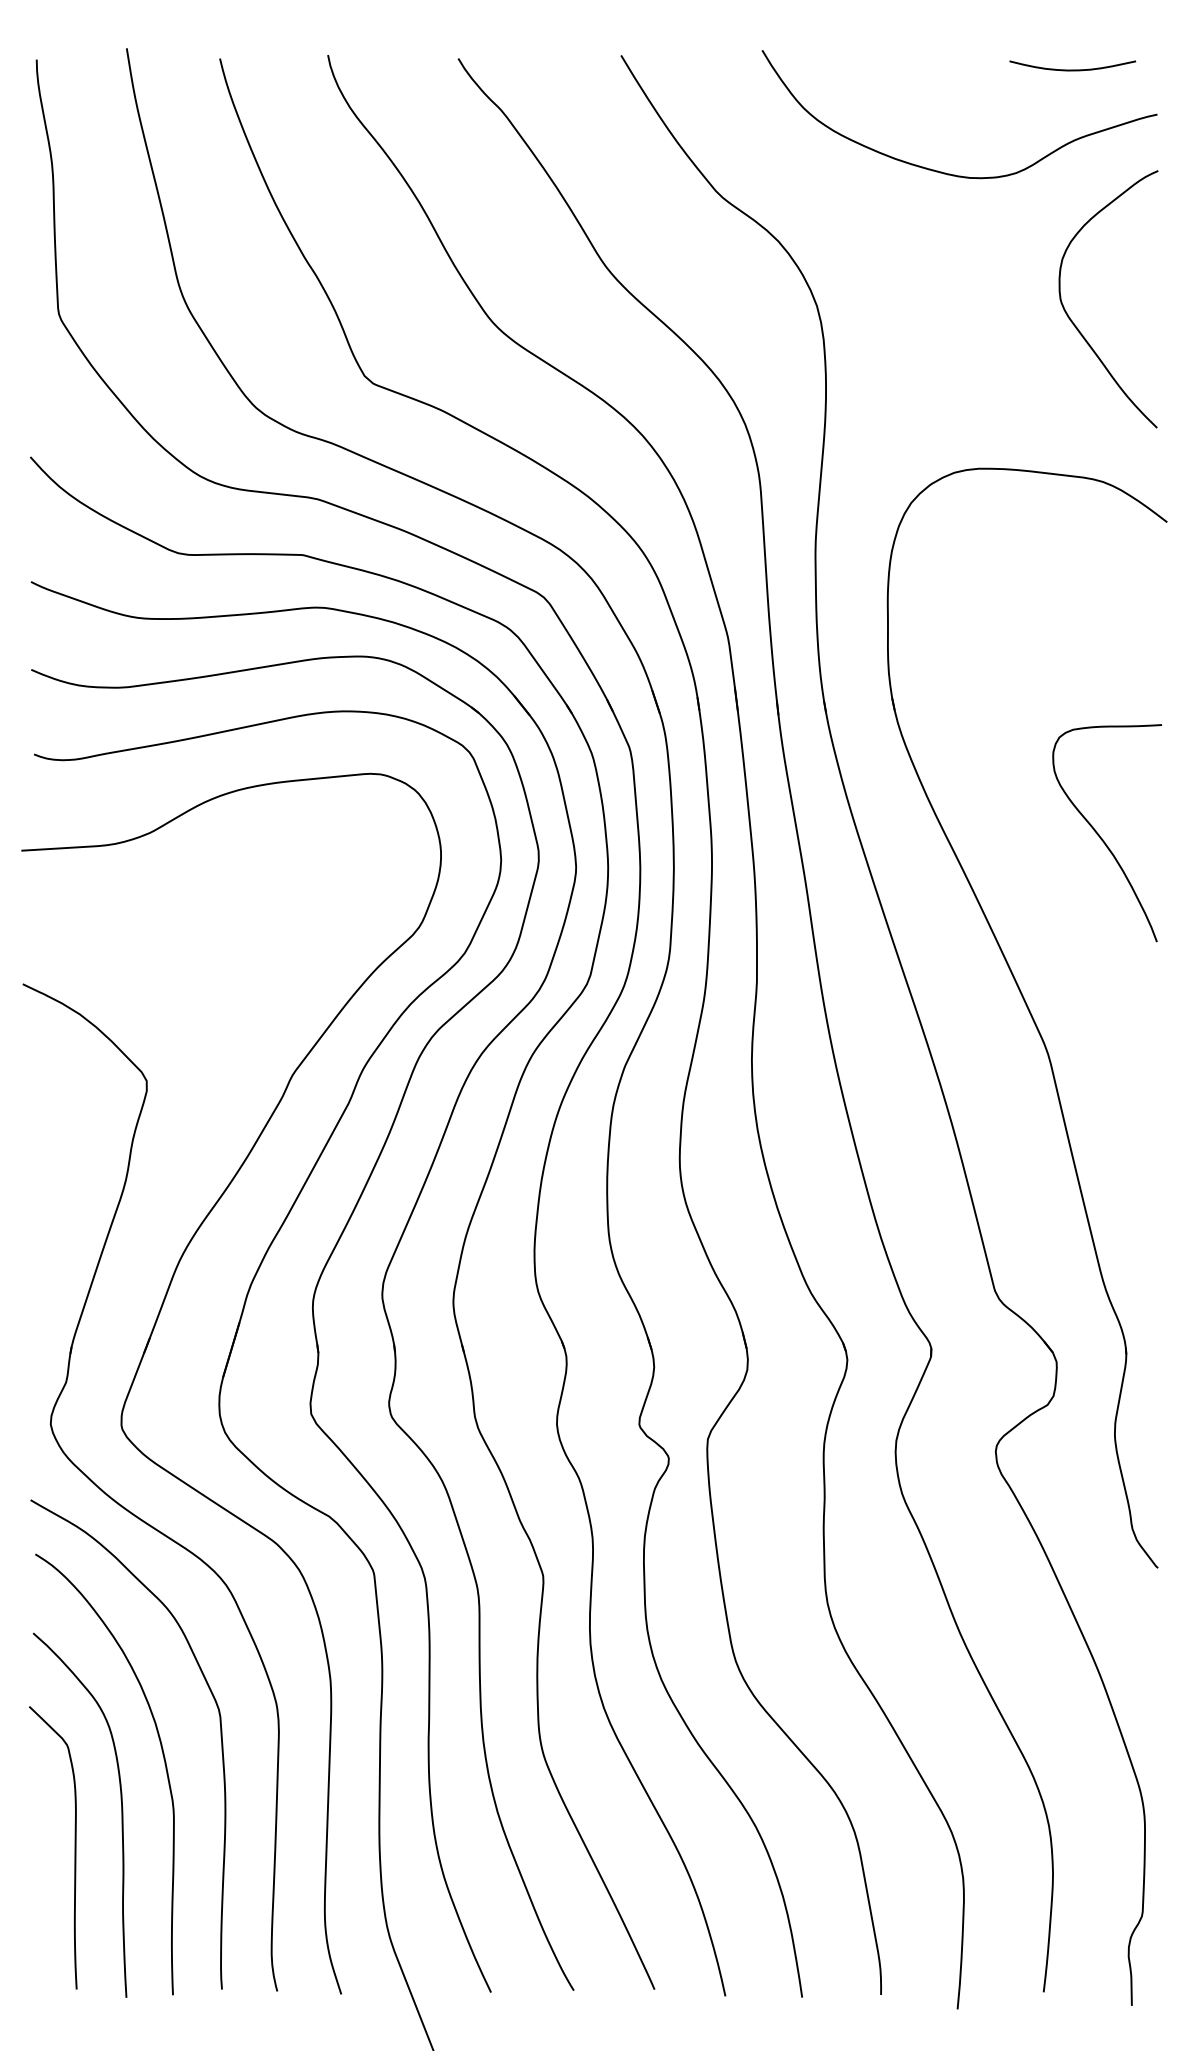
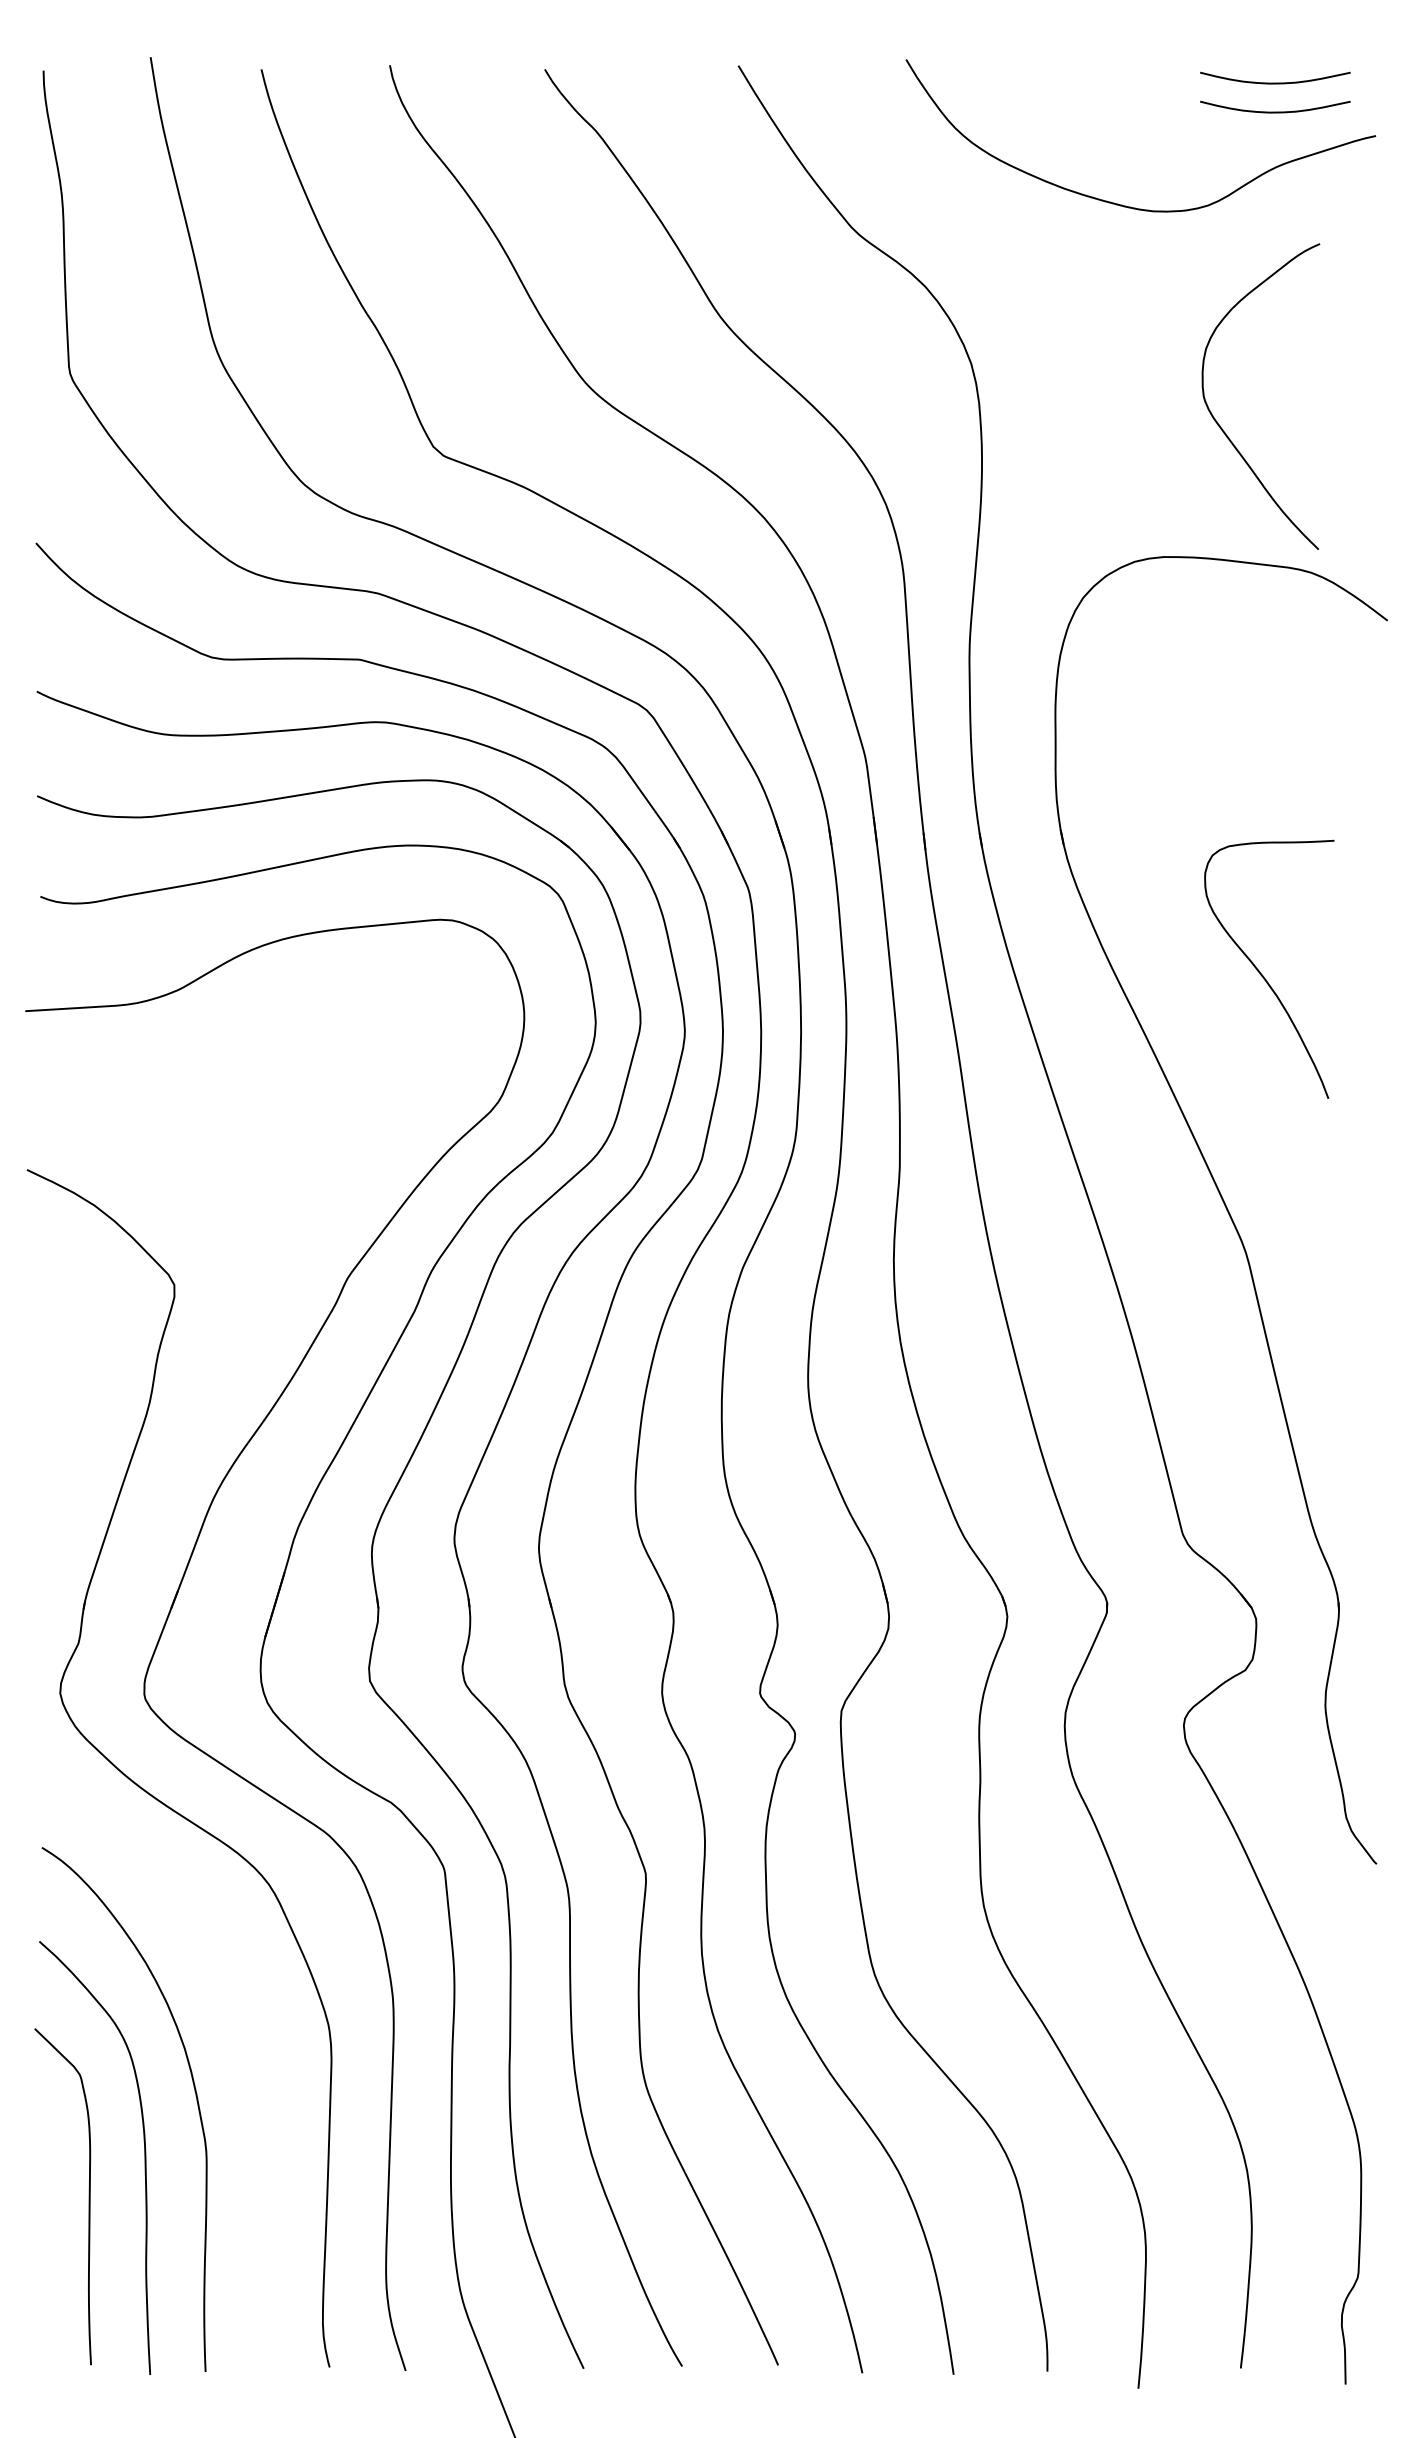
curve: (1072, 93) -> (1275, 111), added
curve: (1074, 323) -> (1220, 425), moved
curve: (1101, 837) -> (1262, 974), moved
curve: (220, 1740) -> (262, 2068), removed

